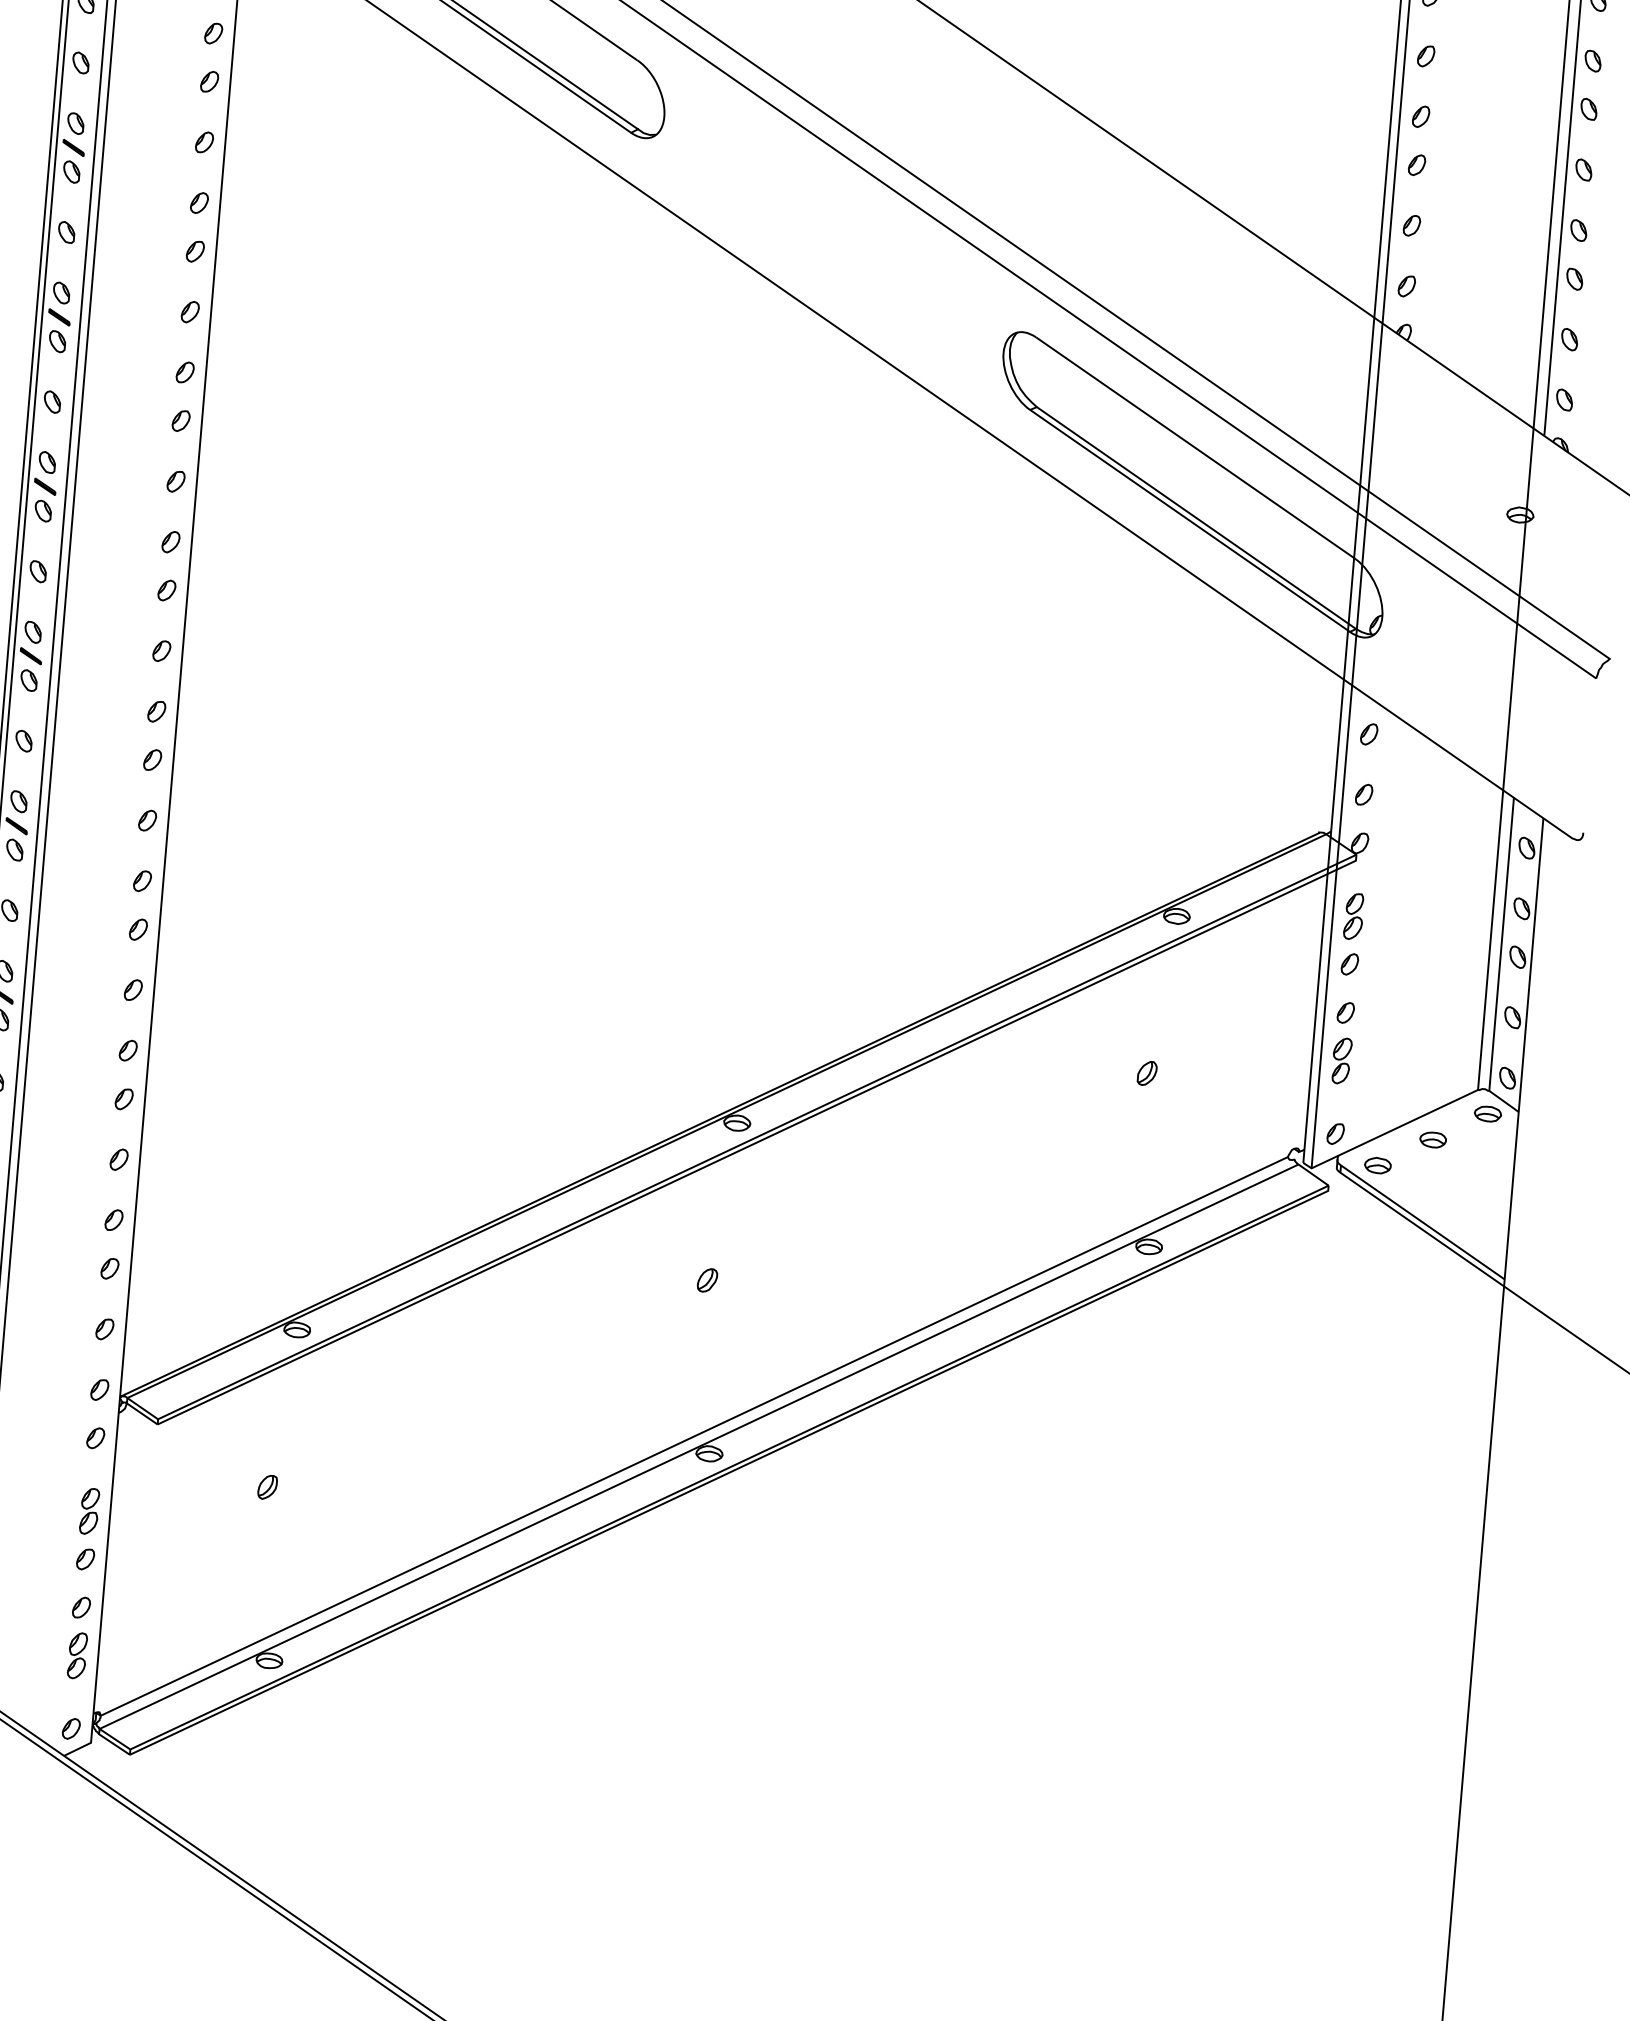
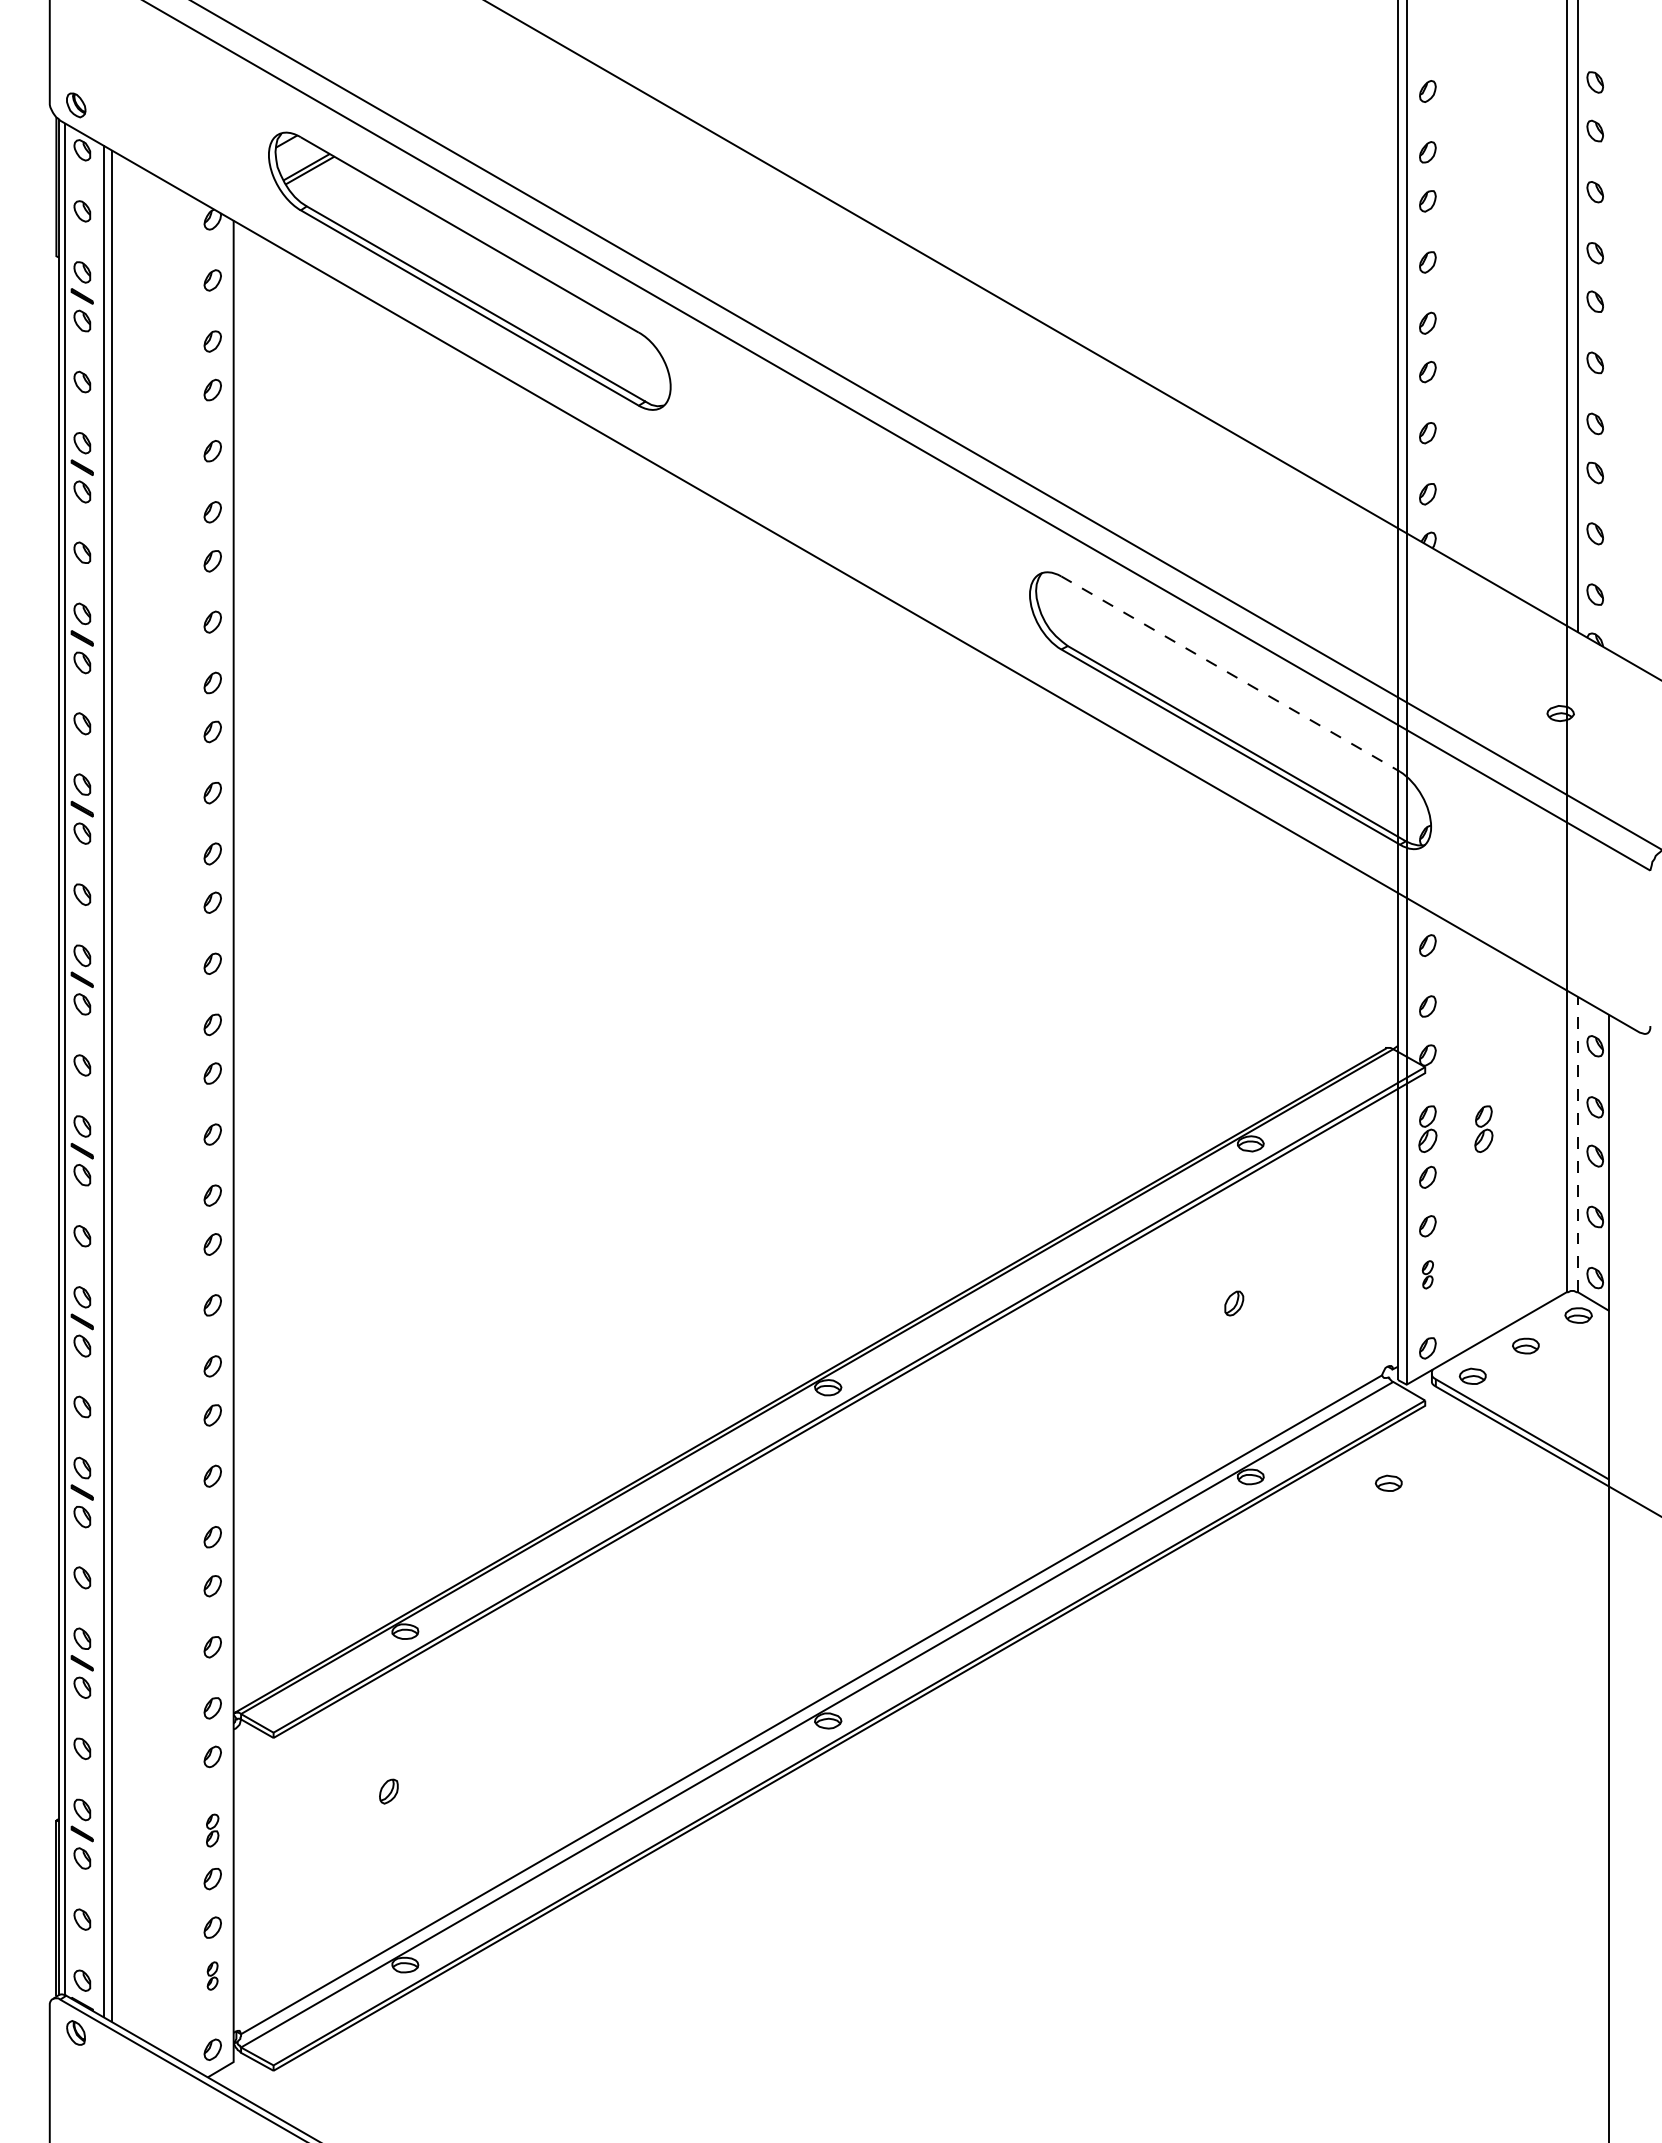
line: (1196, 448) -> (1231, 674), solid -> dashed
part: (1409, 920) -> (1483, 1128), added
line: (1502, 944) -> (1578, 1144), solid -> dashed
part: (1341, 1060) -> (1427, 1274), size x0.6
part: (1285, 1263) -> (1388, 1482), added
part: (707, 1280) -> (811, 1547), removed
part: (89, 1511) -> (212, 1830), size x0.7
part: (77, 1655) -> (212, 1975), size x0.6

